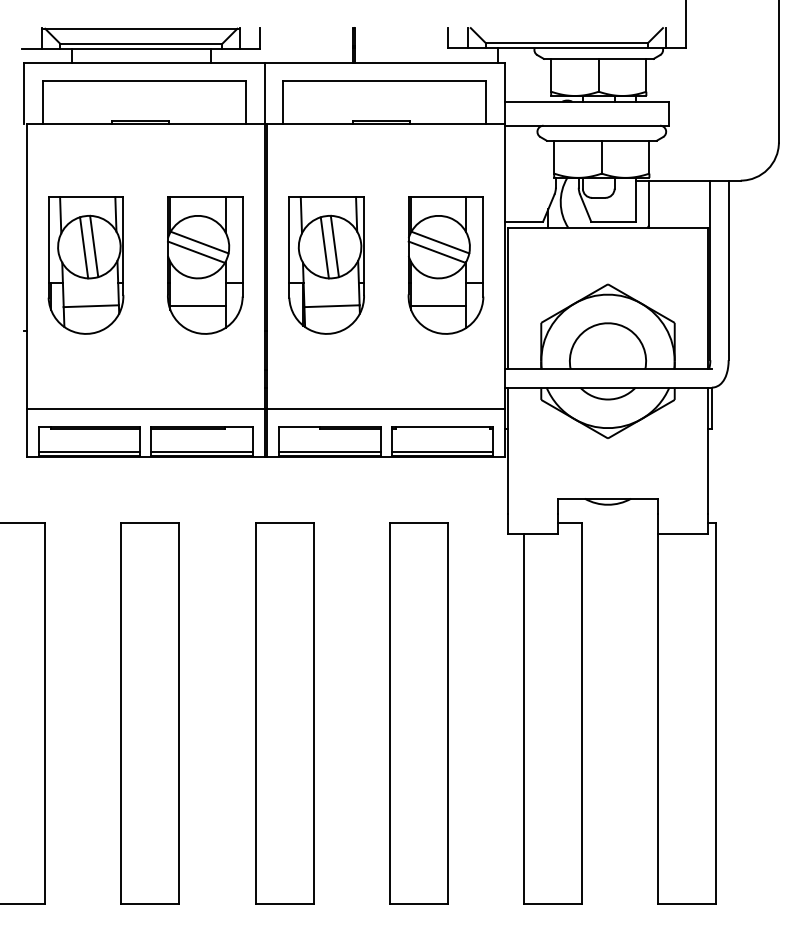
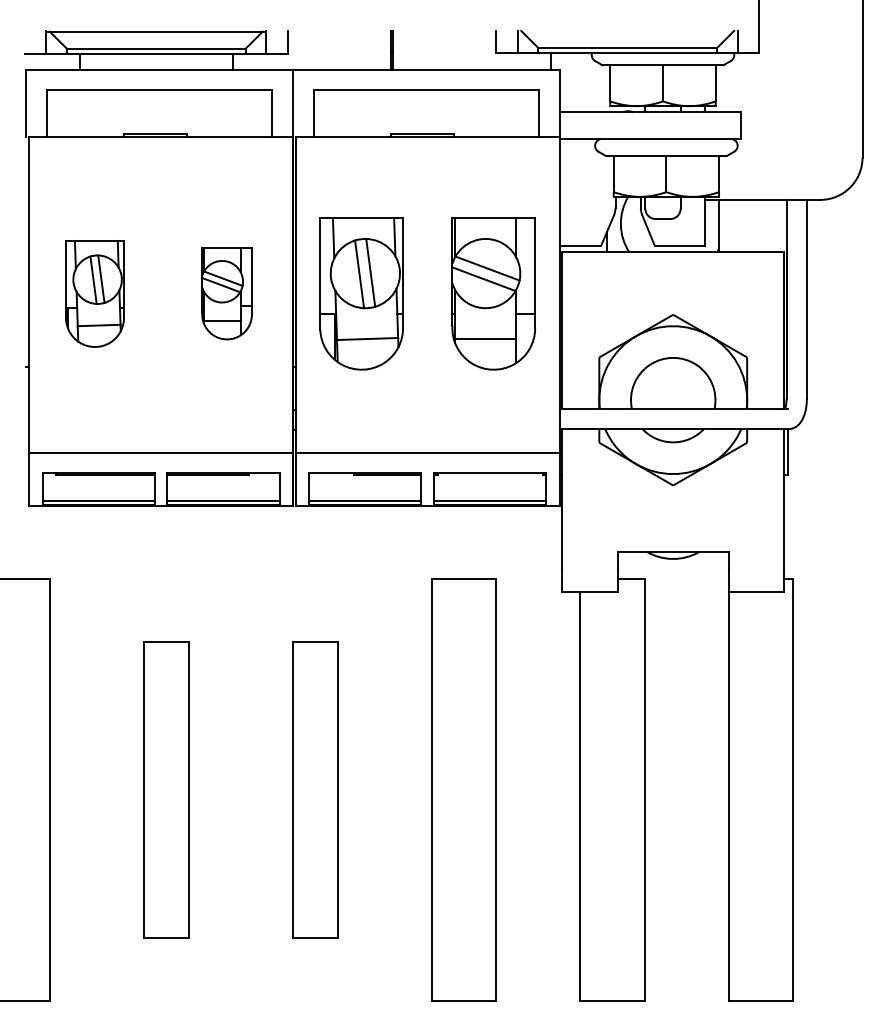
part: (85, 265) -> (94, 293), size x0.7
part: (204, 265) -> (226, 293), size x0.6
part: (149, 712) -> (165, 789), size x0.7
part: (284, 712) -> (314, 789), size x0.7

